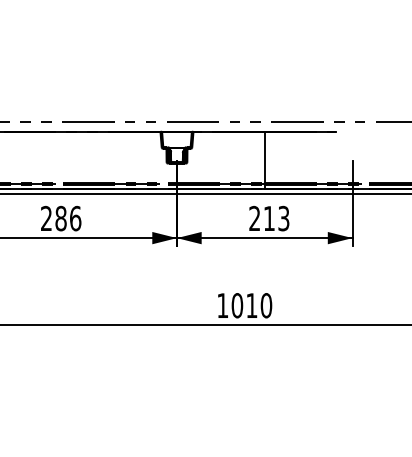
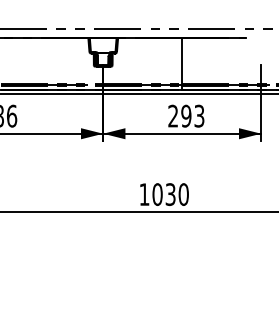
text: (268, 218) -> (185, 116), 213 -> 293
text: (251, 305) -> (170, 194), 1010 -> 1030

